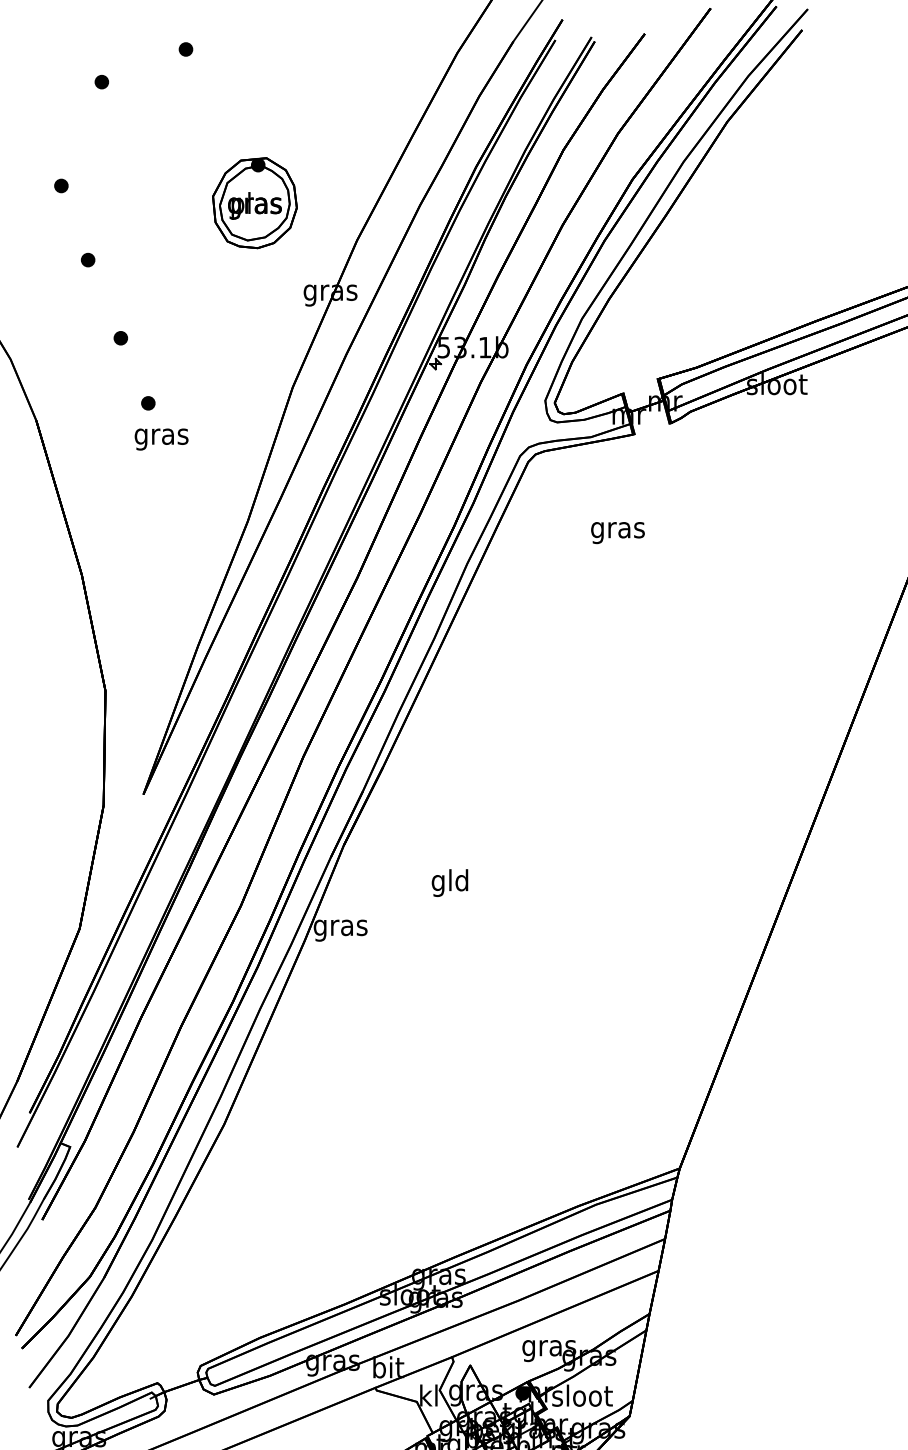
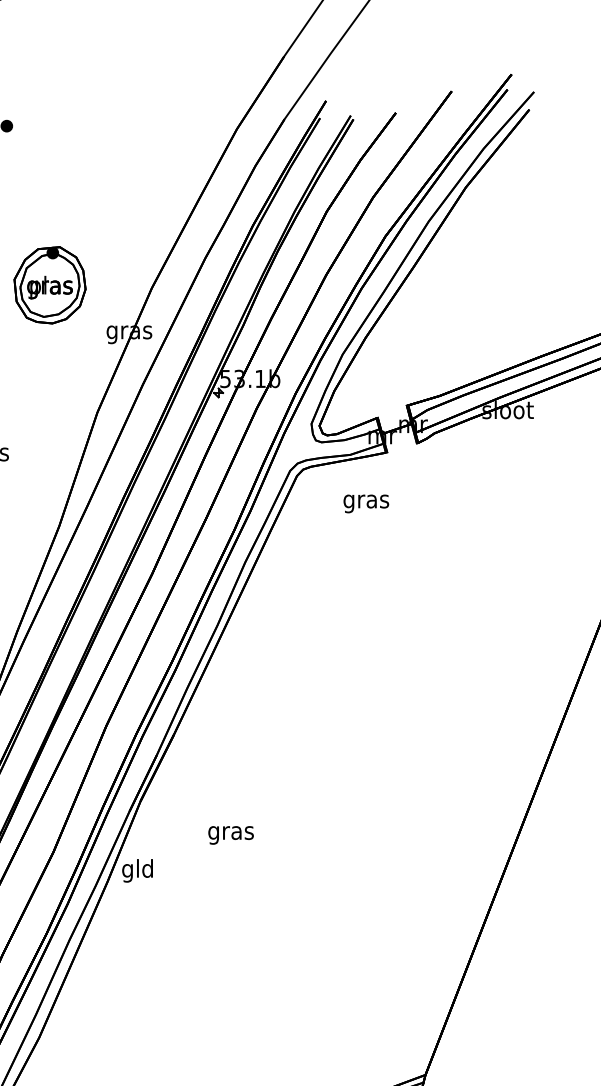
part: (254, 203) -> (49, 285), moved
text: (617, 533) -> (365, 504), moved
text: (450, 883) -> (231, 833), gld -> gras
text: (340, 927) -> (137, 870), gras -> gld

